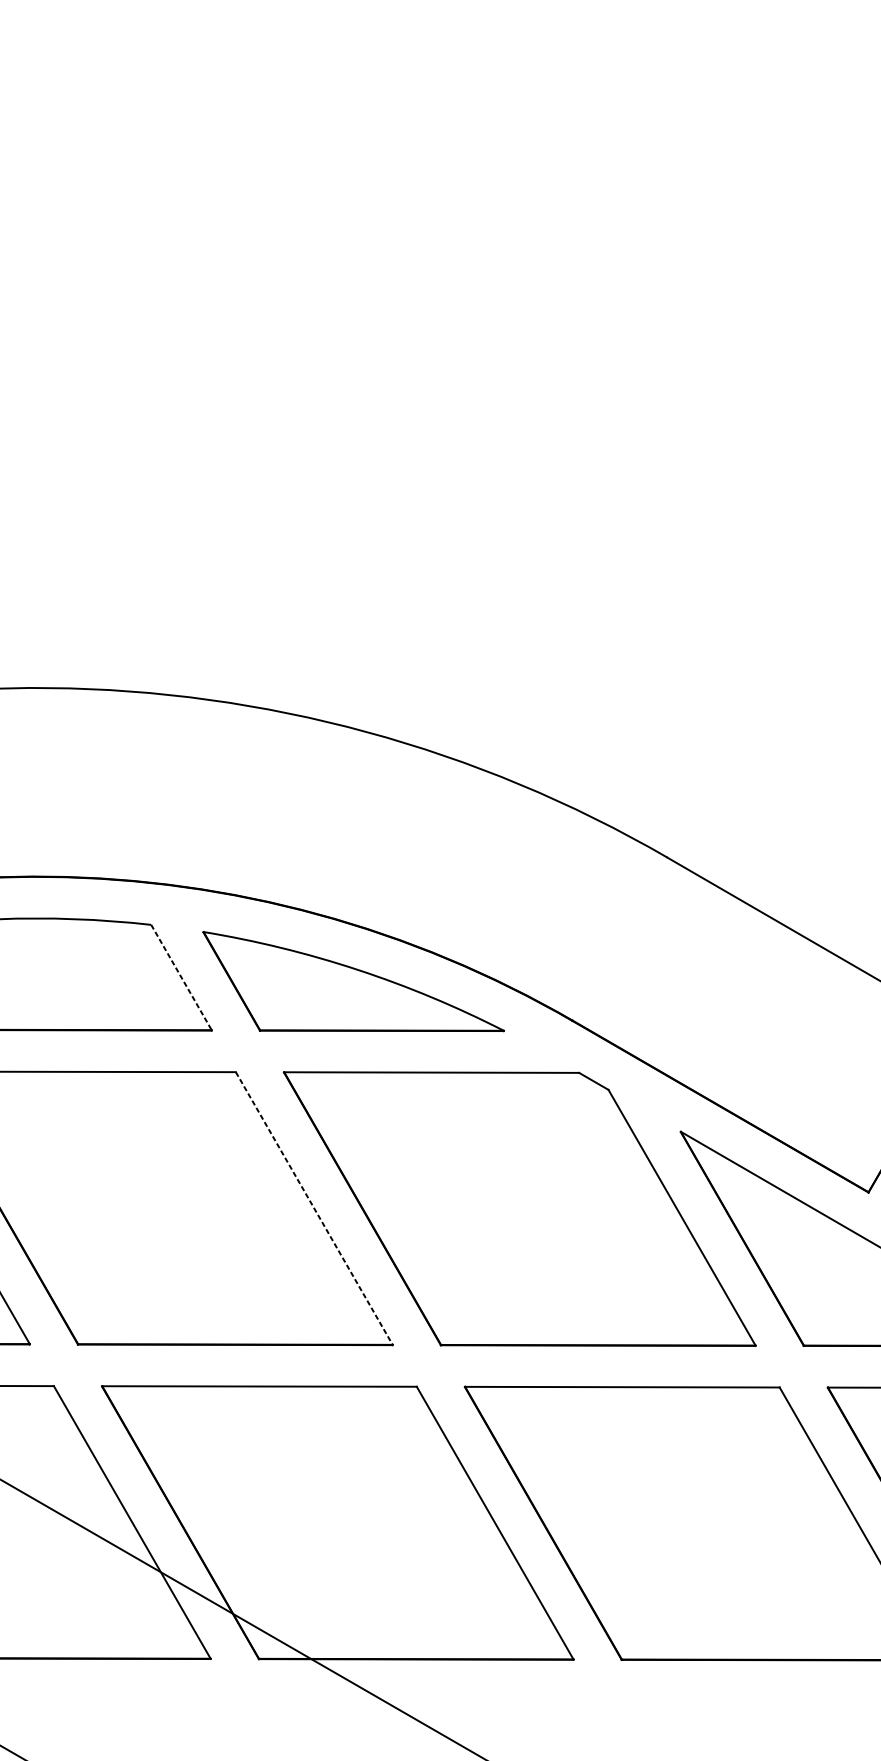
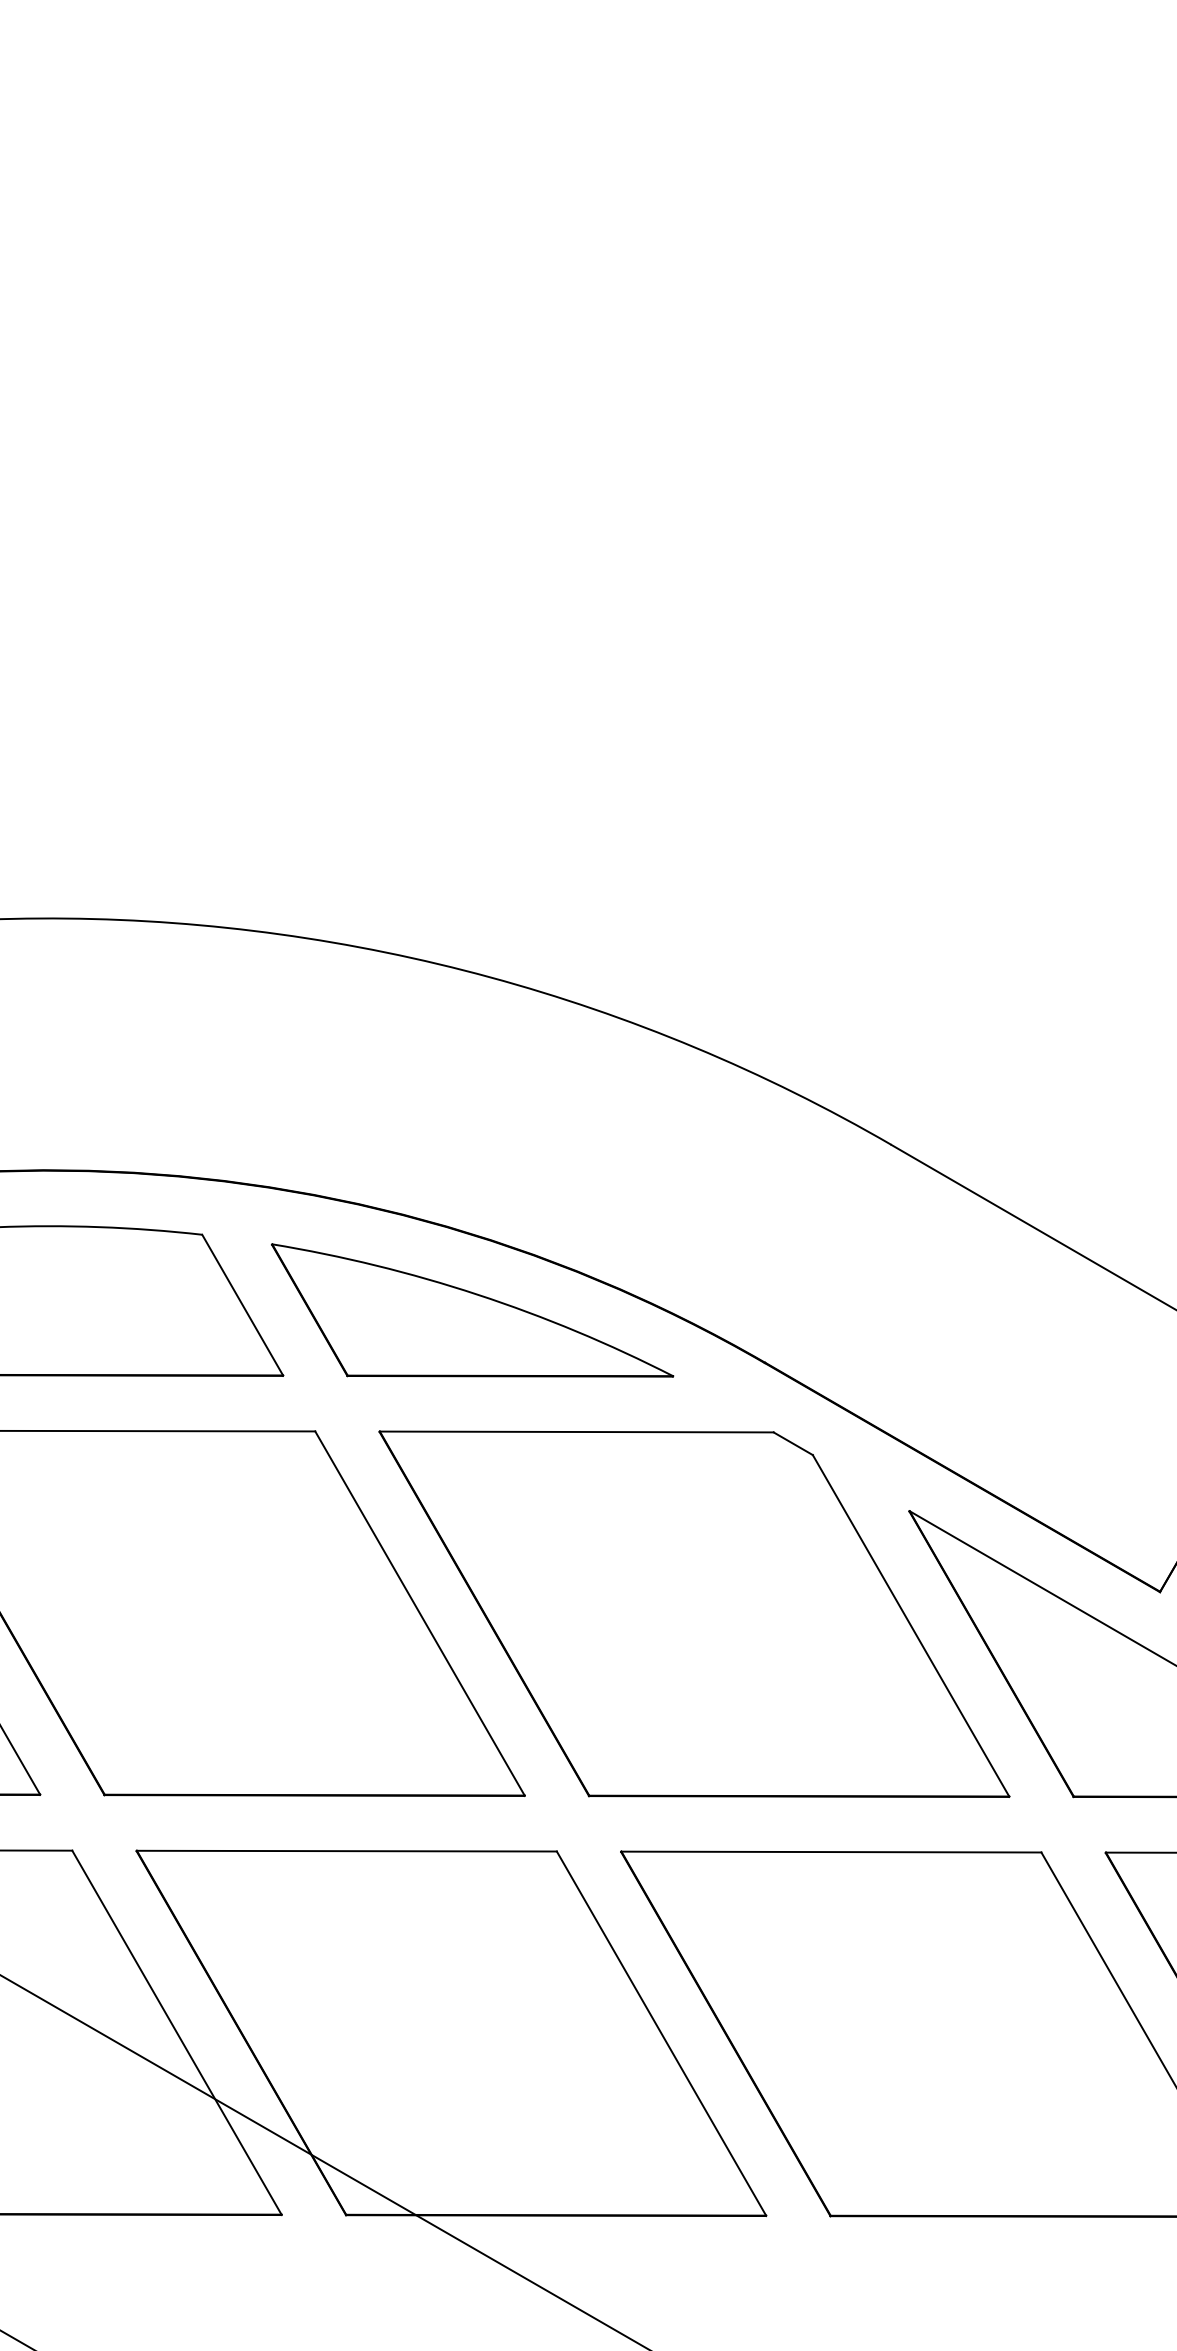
line: (181, 977) -> (242, 1305), dashed -> solid
line: (314, 1208) -> (420, 1613), dashed -> solid

